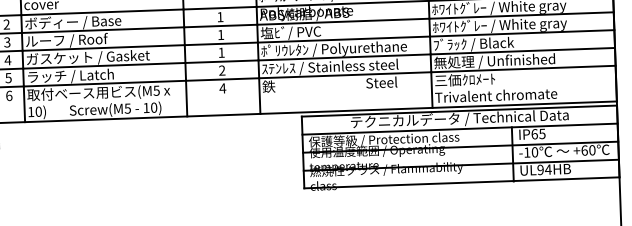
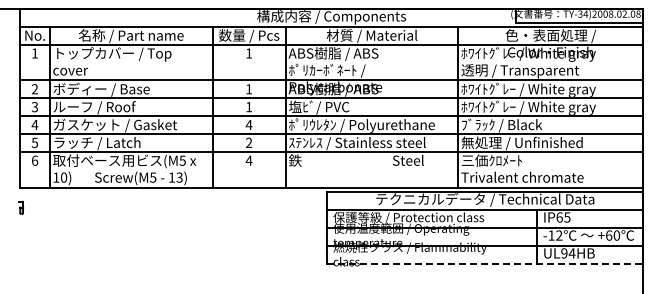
text: (220, 52) -> (248, 124), 1 -> 4
text: (153, 107) -> (179, 177), 10) -> 13)
text: (535, 152) -> (559, 235), -10 -> -12
line: (462, 182) -> (485, 263), solid -> dashed

